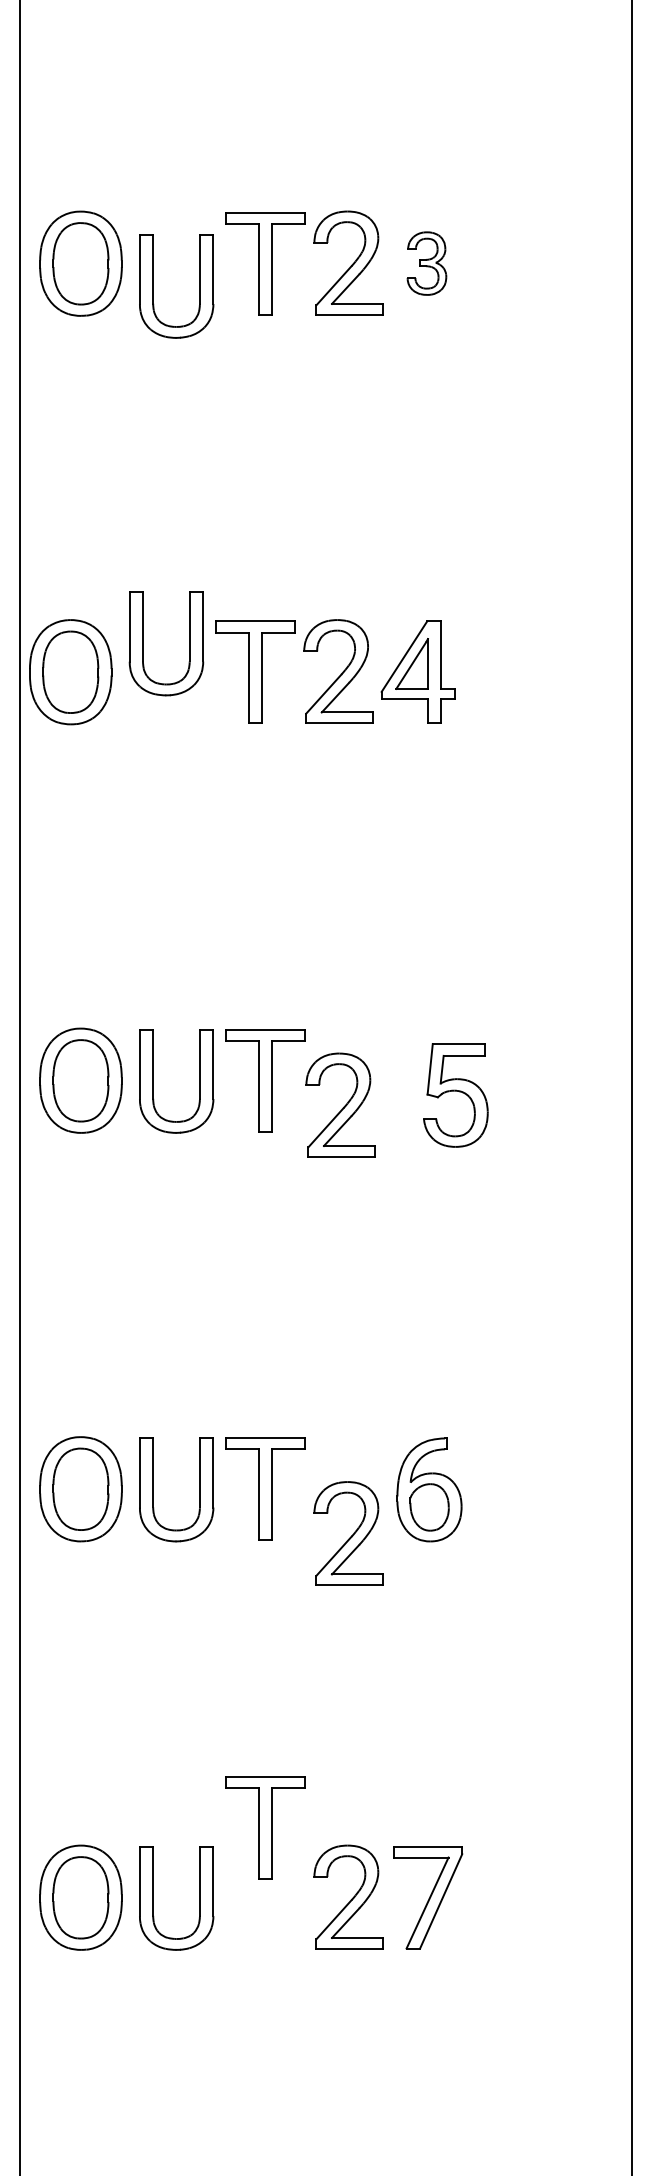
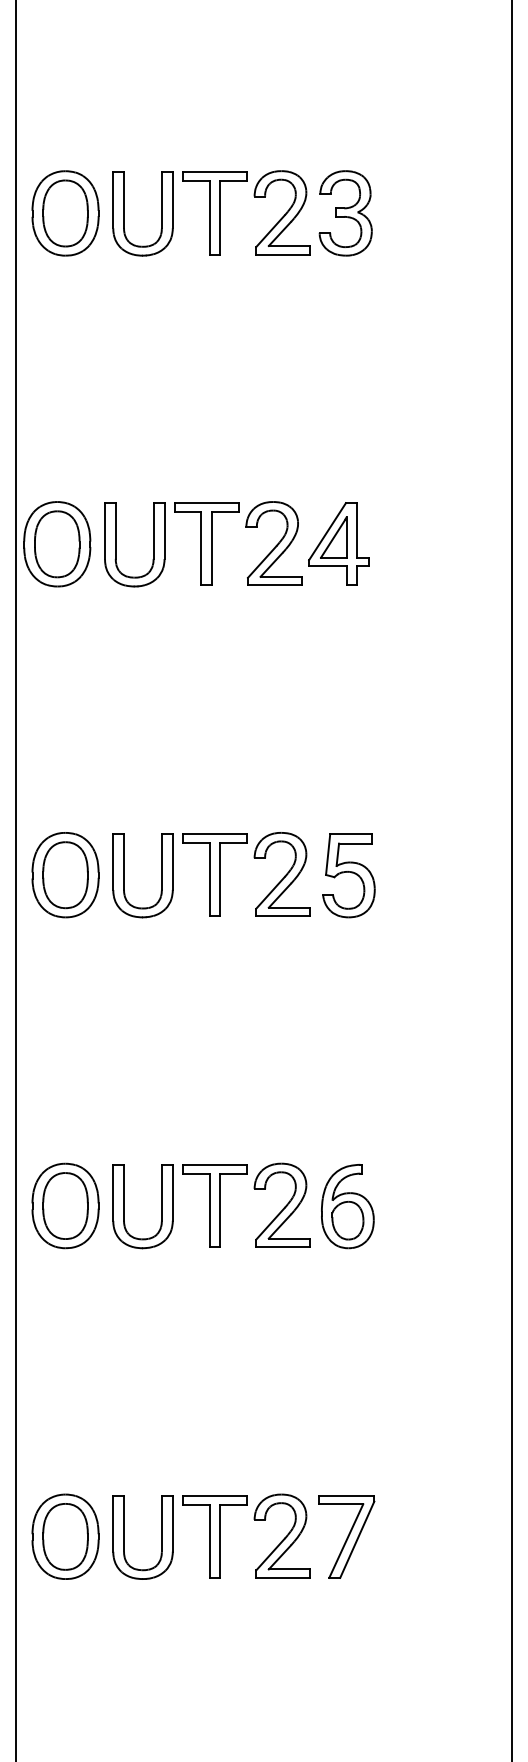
part: (426, 263) -> (345, 213), size x1.67
part: (153, 286) -> (124, 214), moved
part: (143, 643) -> (116, 544), moved
part: (455, 1095) -> (348, 875), moved
part: (340, 1104) -> (282, 874), moved
part: (348, 1533) -> (282, 1205), moved
part: (265, 1827) -> (215, 1536), moved

